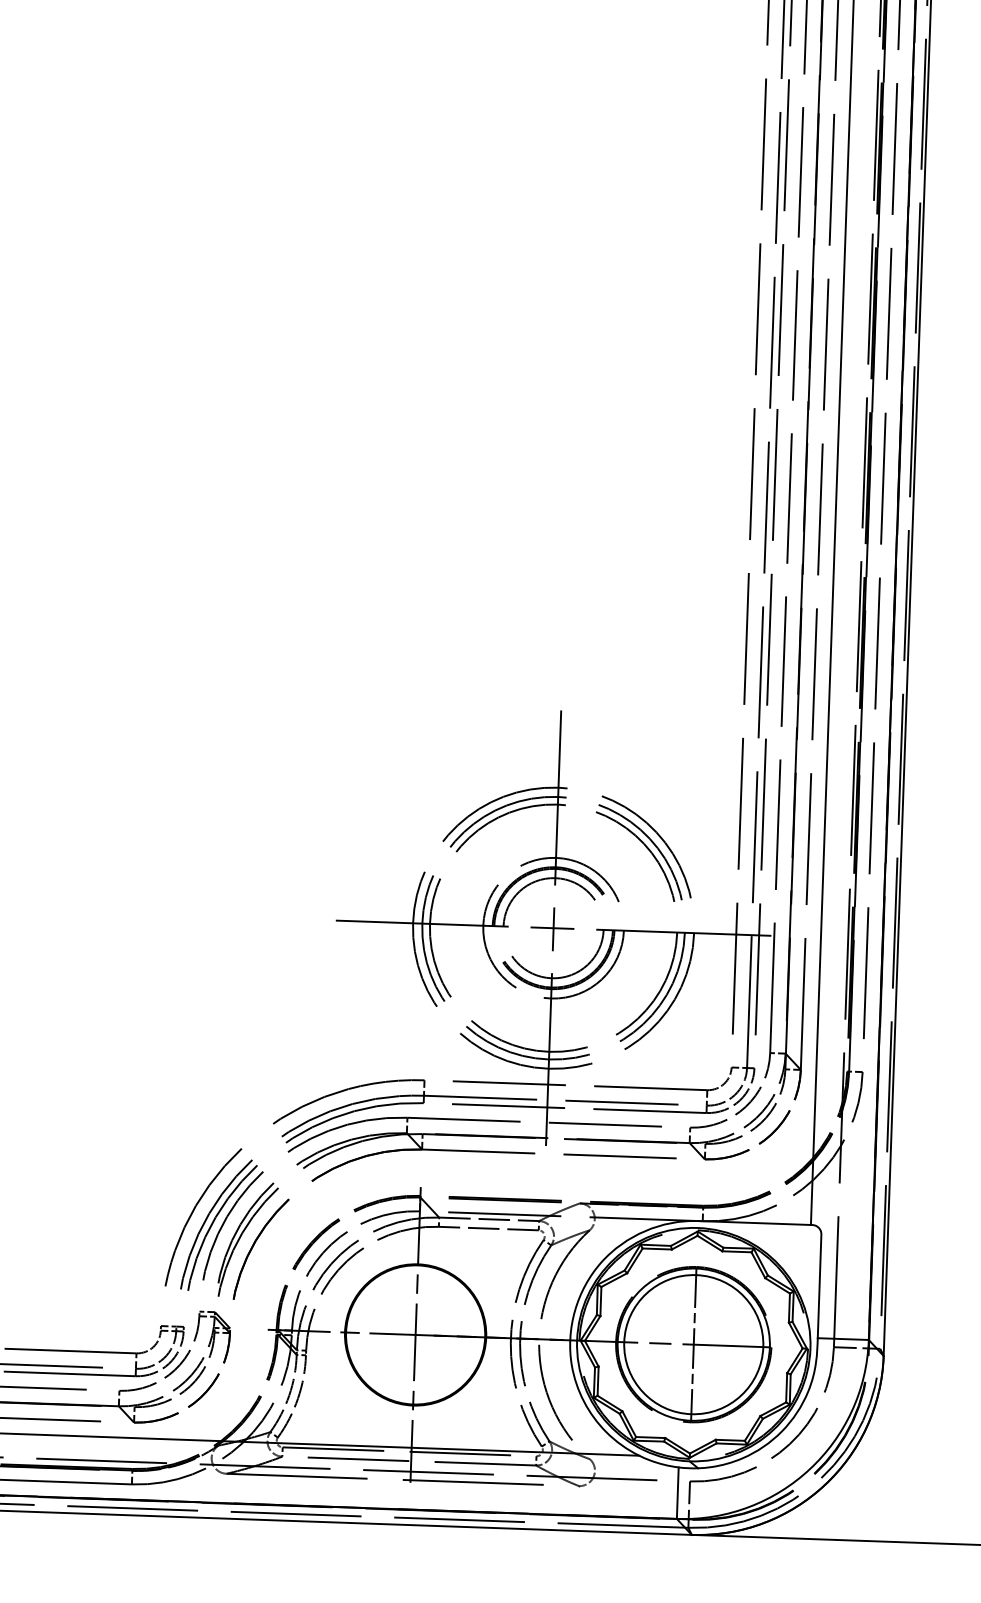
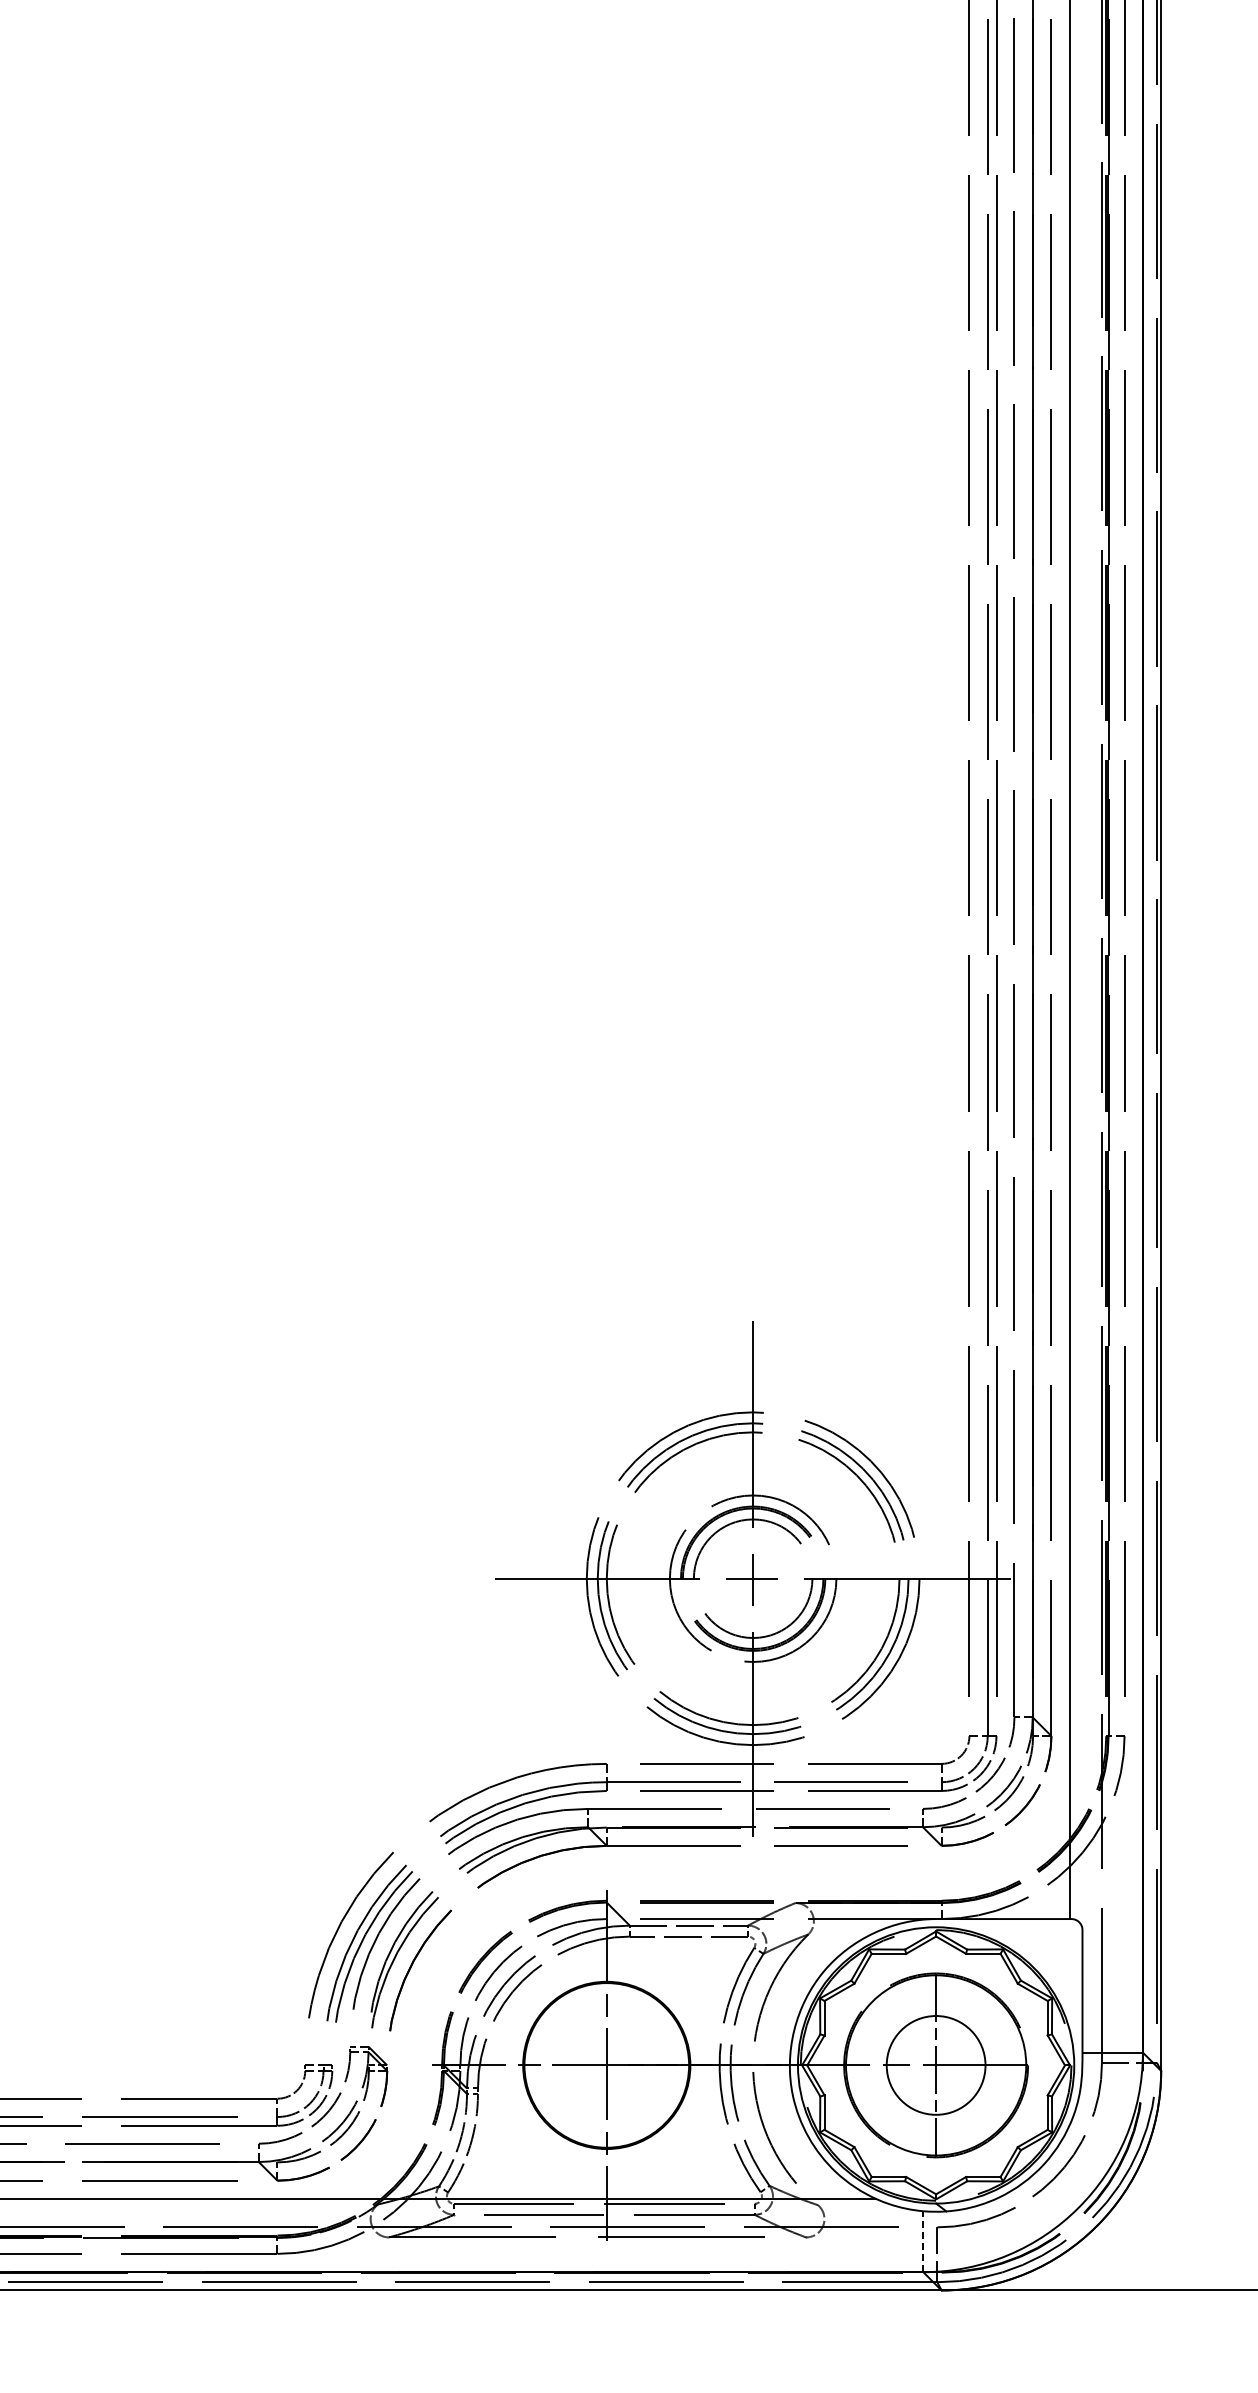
circle: (693, 1344) -> (935, 2065), size x0.6
line: (677, 1493) -> (923, 2241), solid -> dashed

